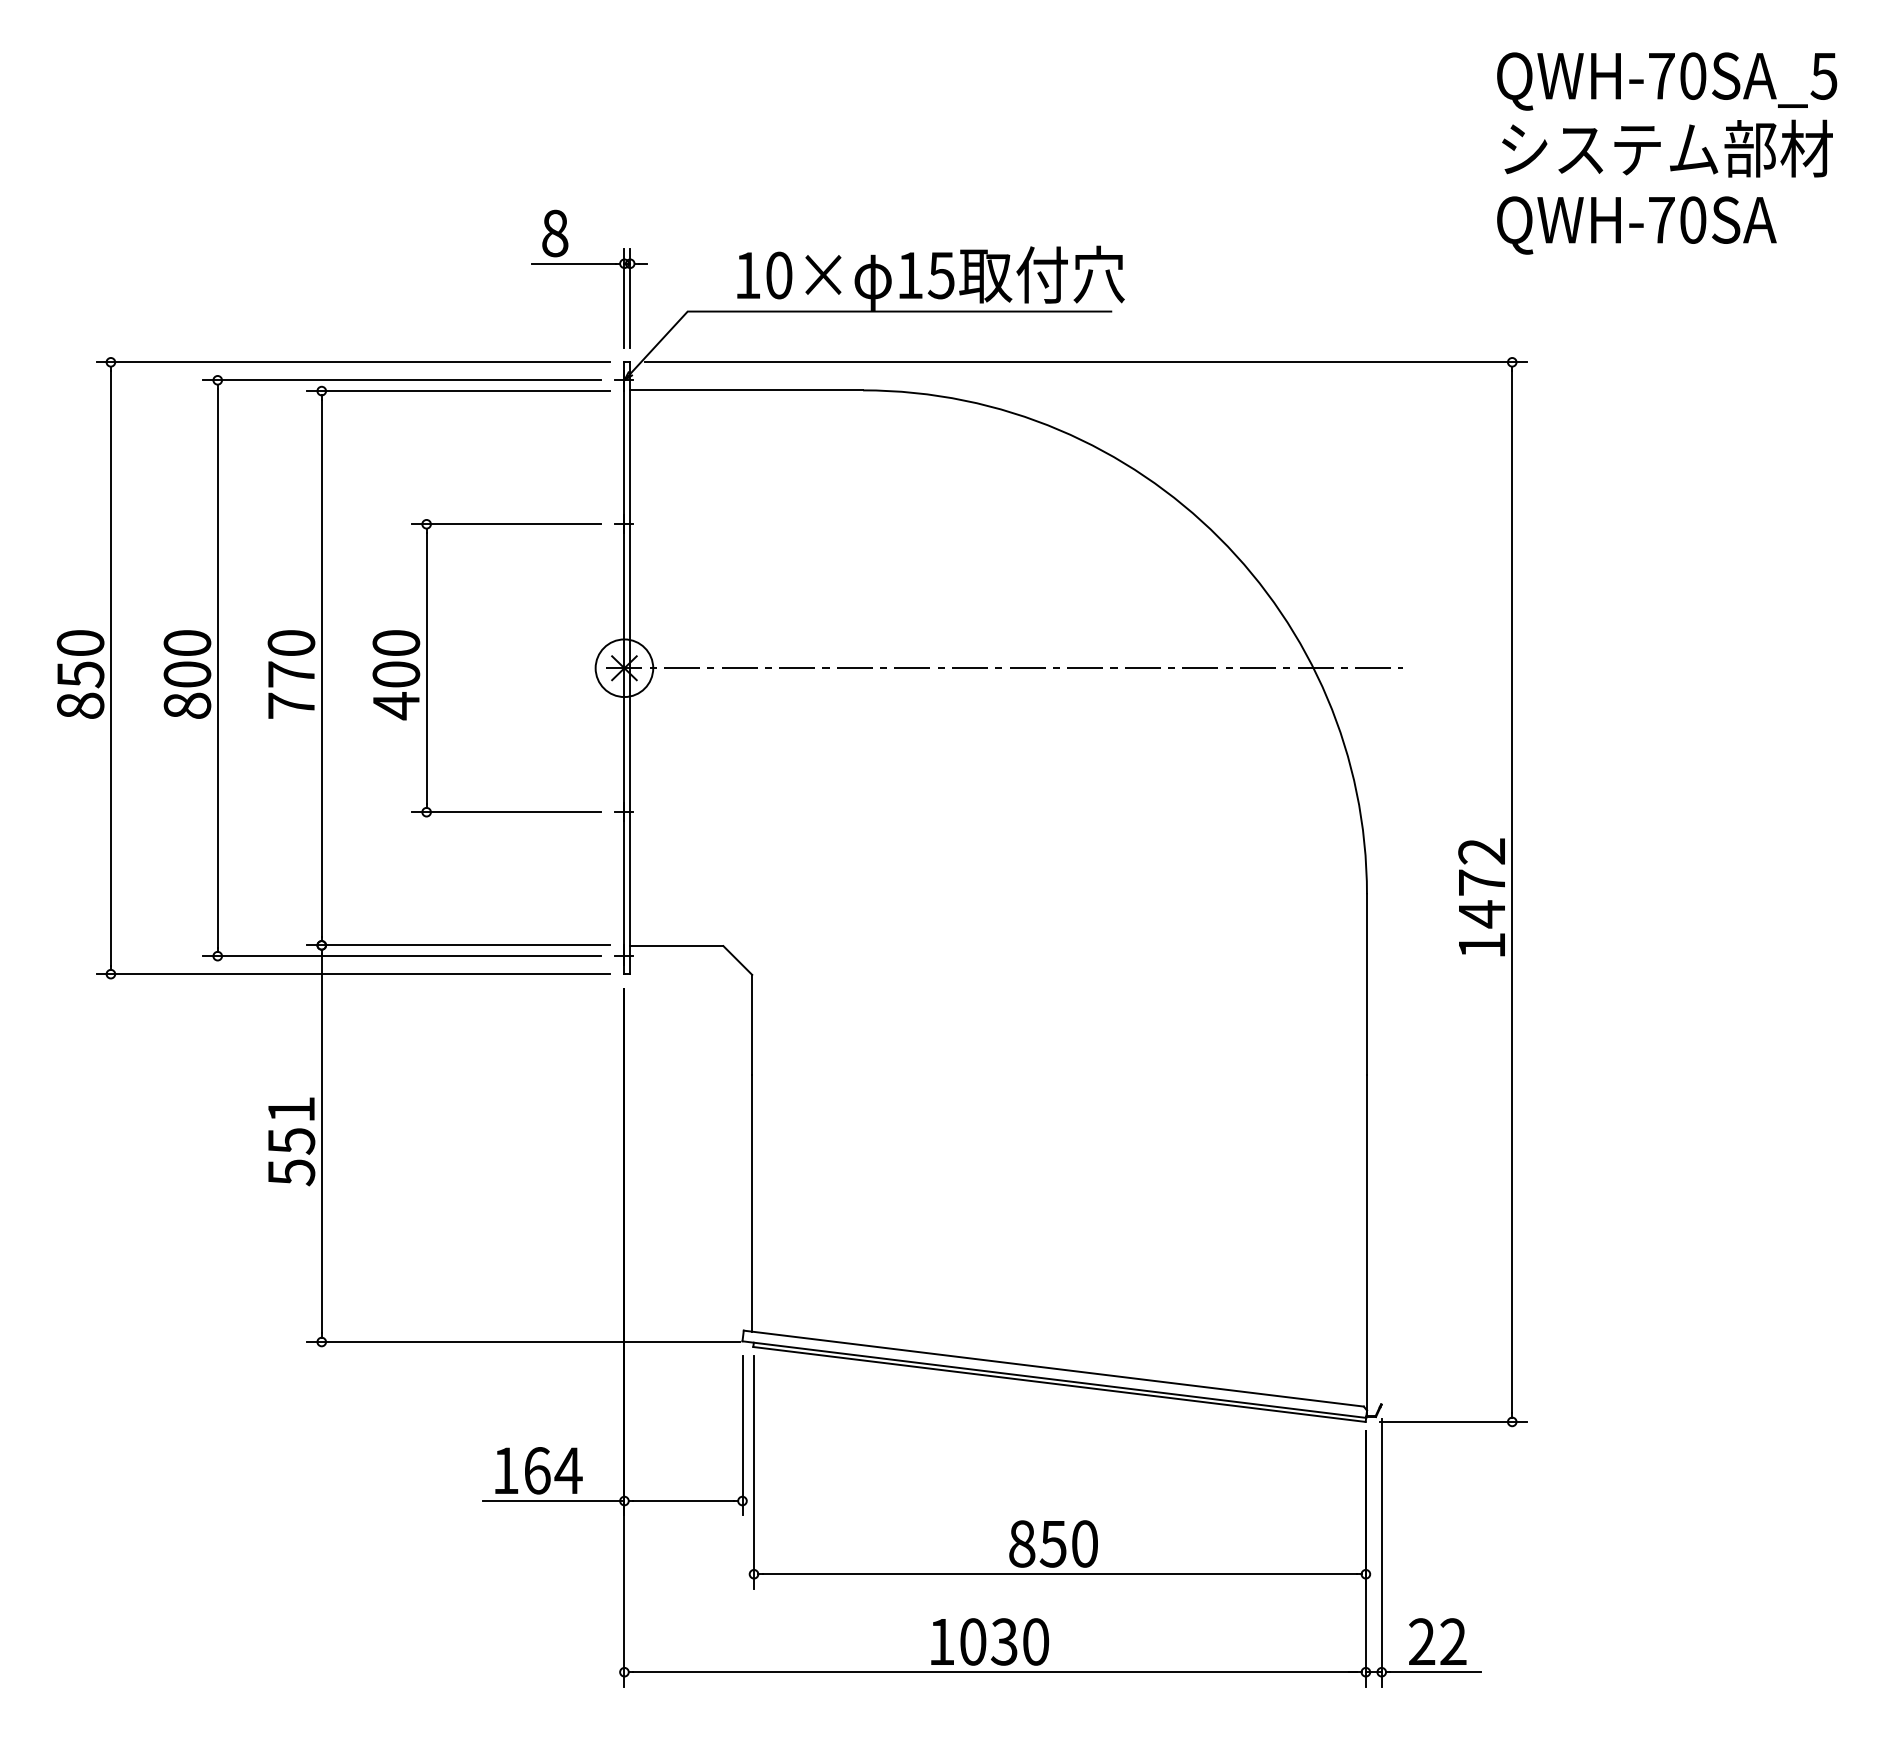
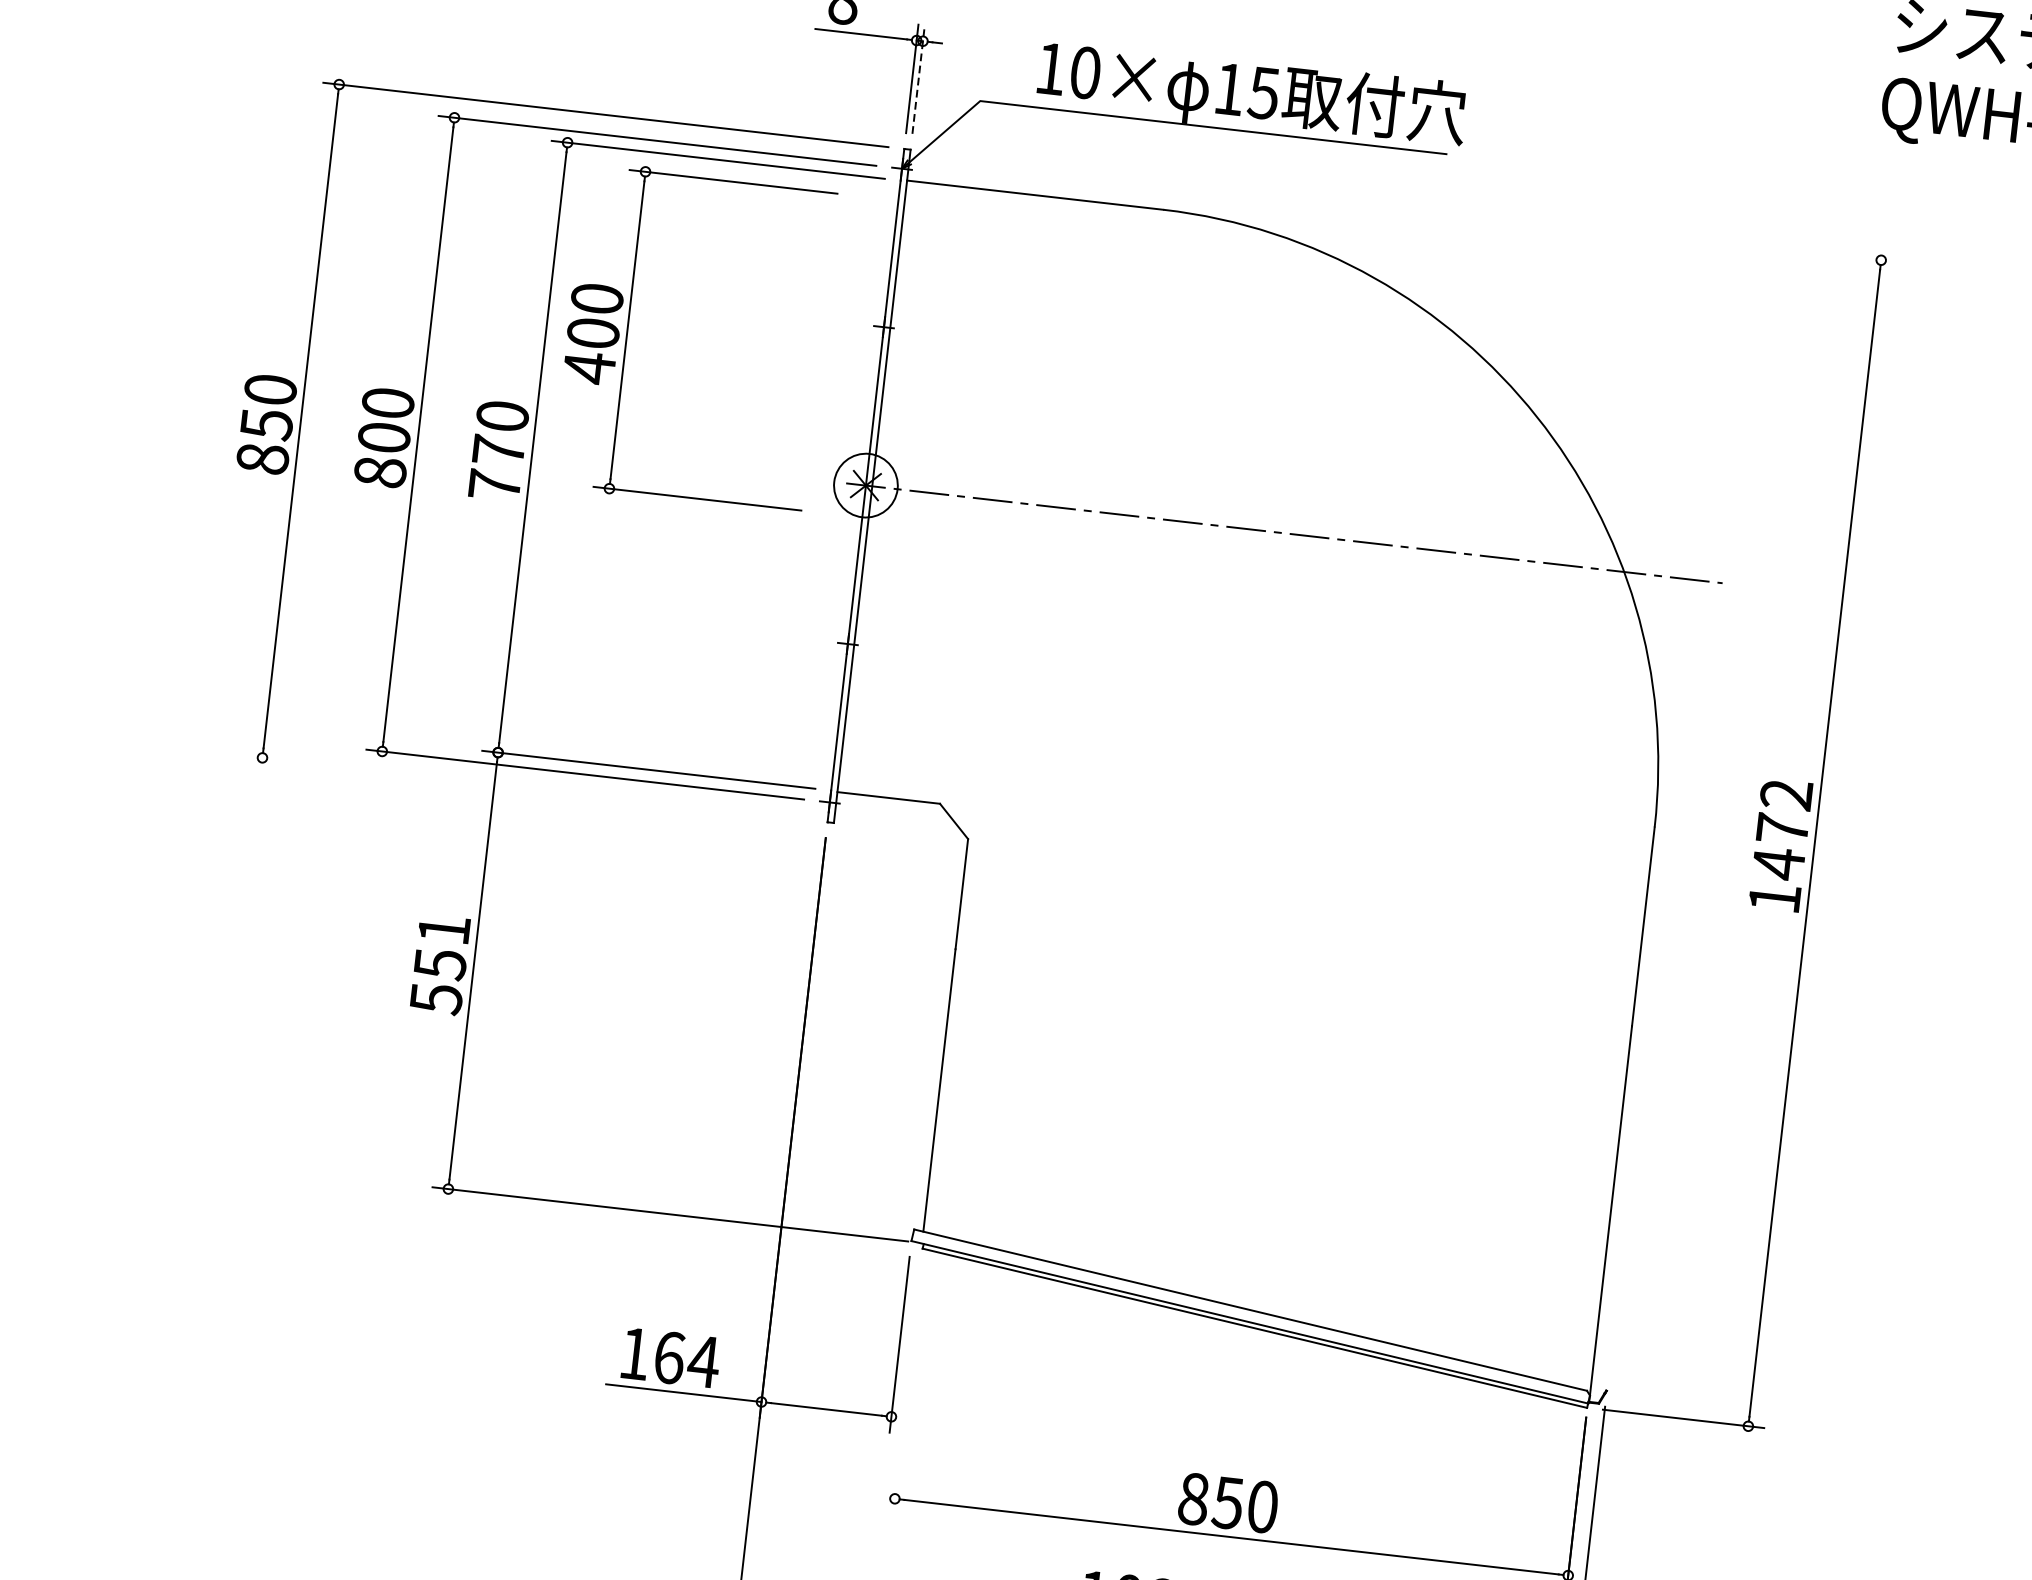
line: (630, 298) -> (918, 79), solid -> dashed
line: (1085, 362) -> (1411, 206), removed
part: (427, 668) -> (628, 330), moved
line: (353, 974) -> (529, 788), removed
line: (754, 1472) -> (908, 1386), removed

